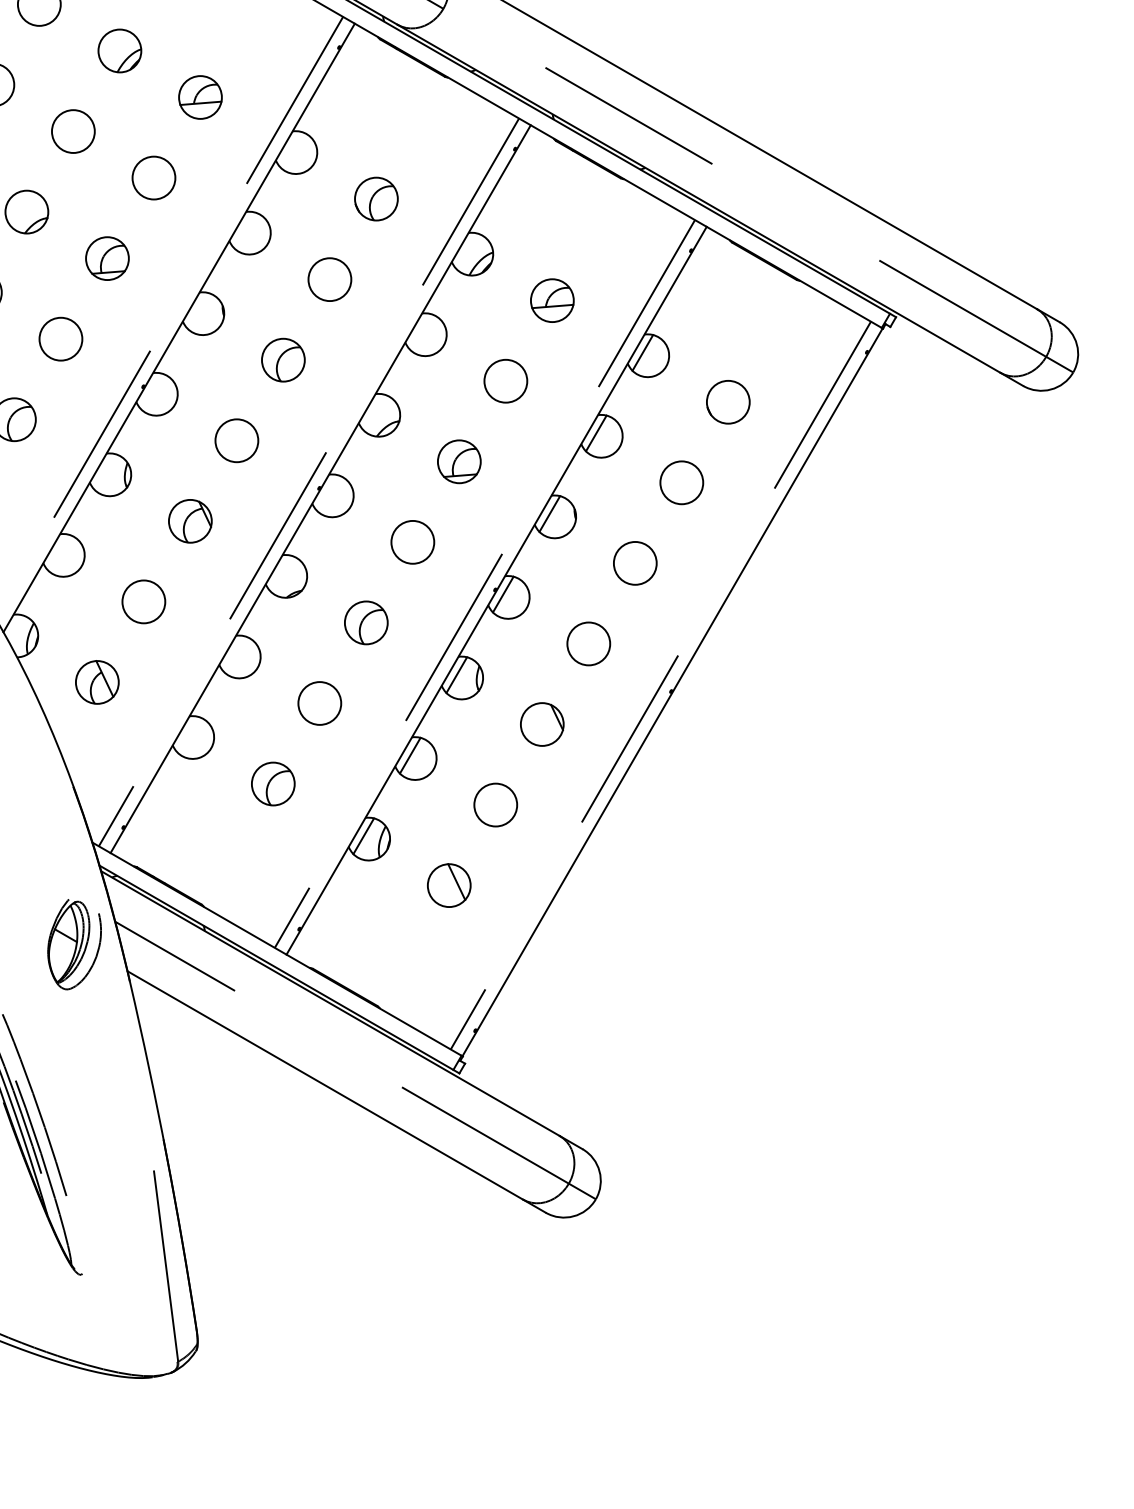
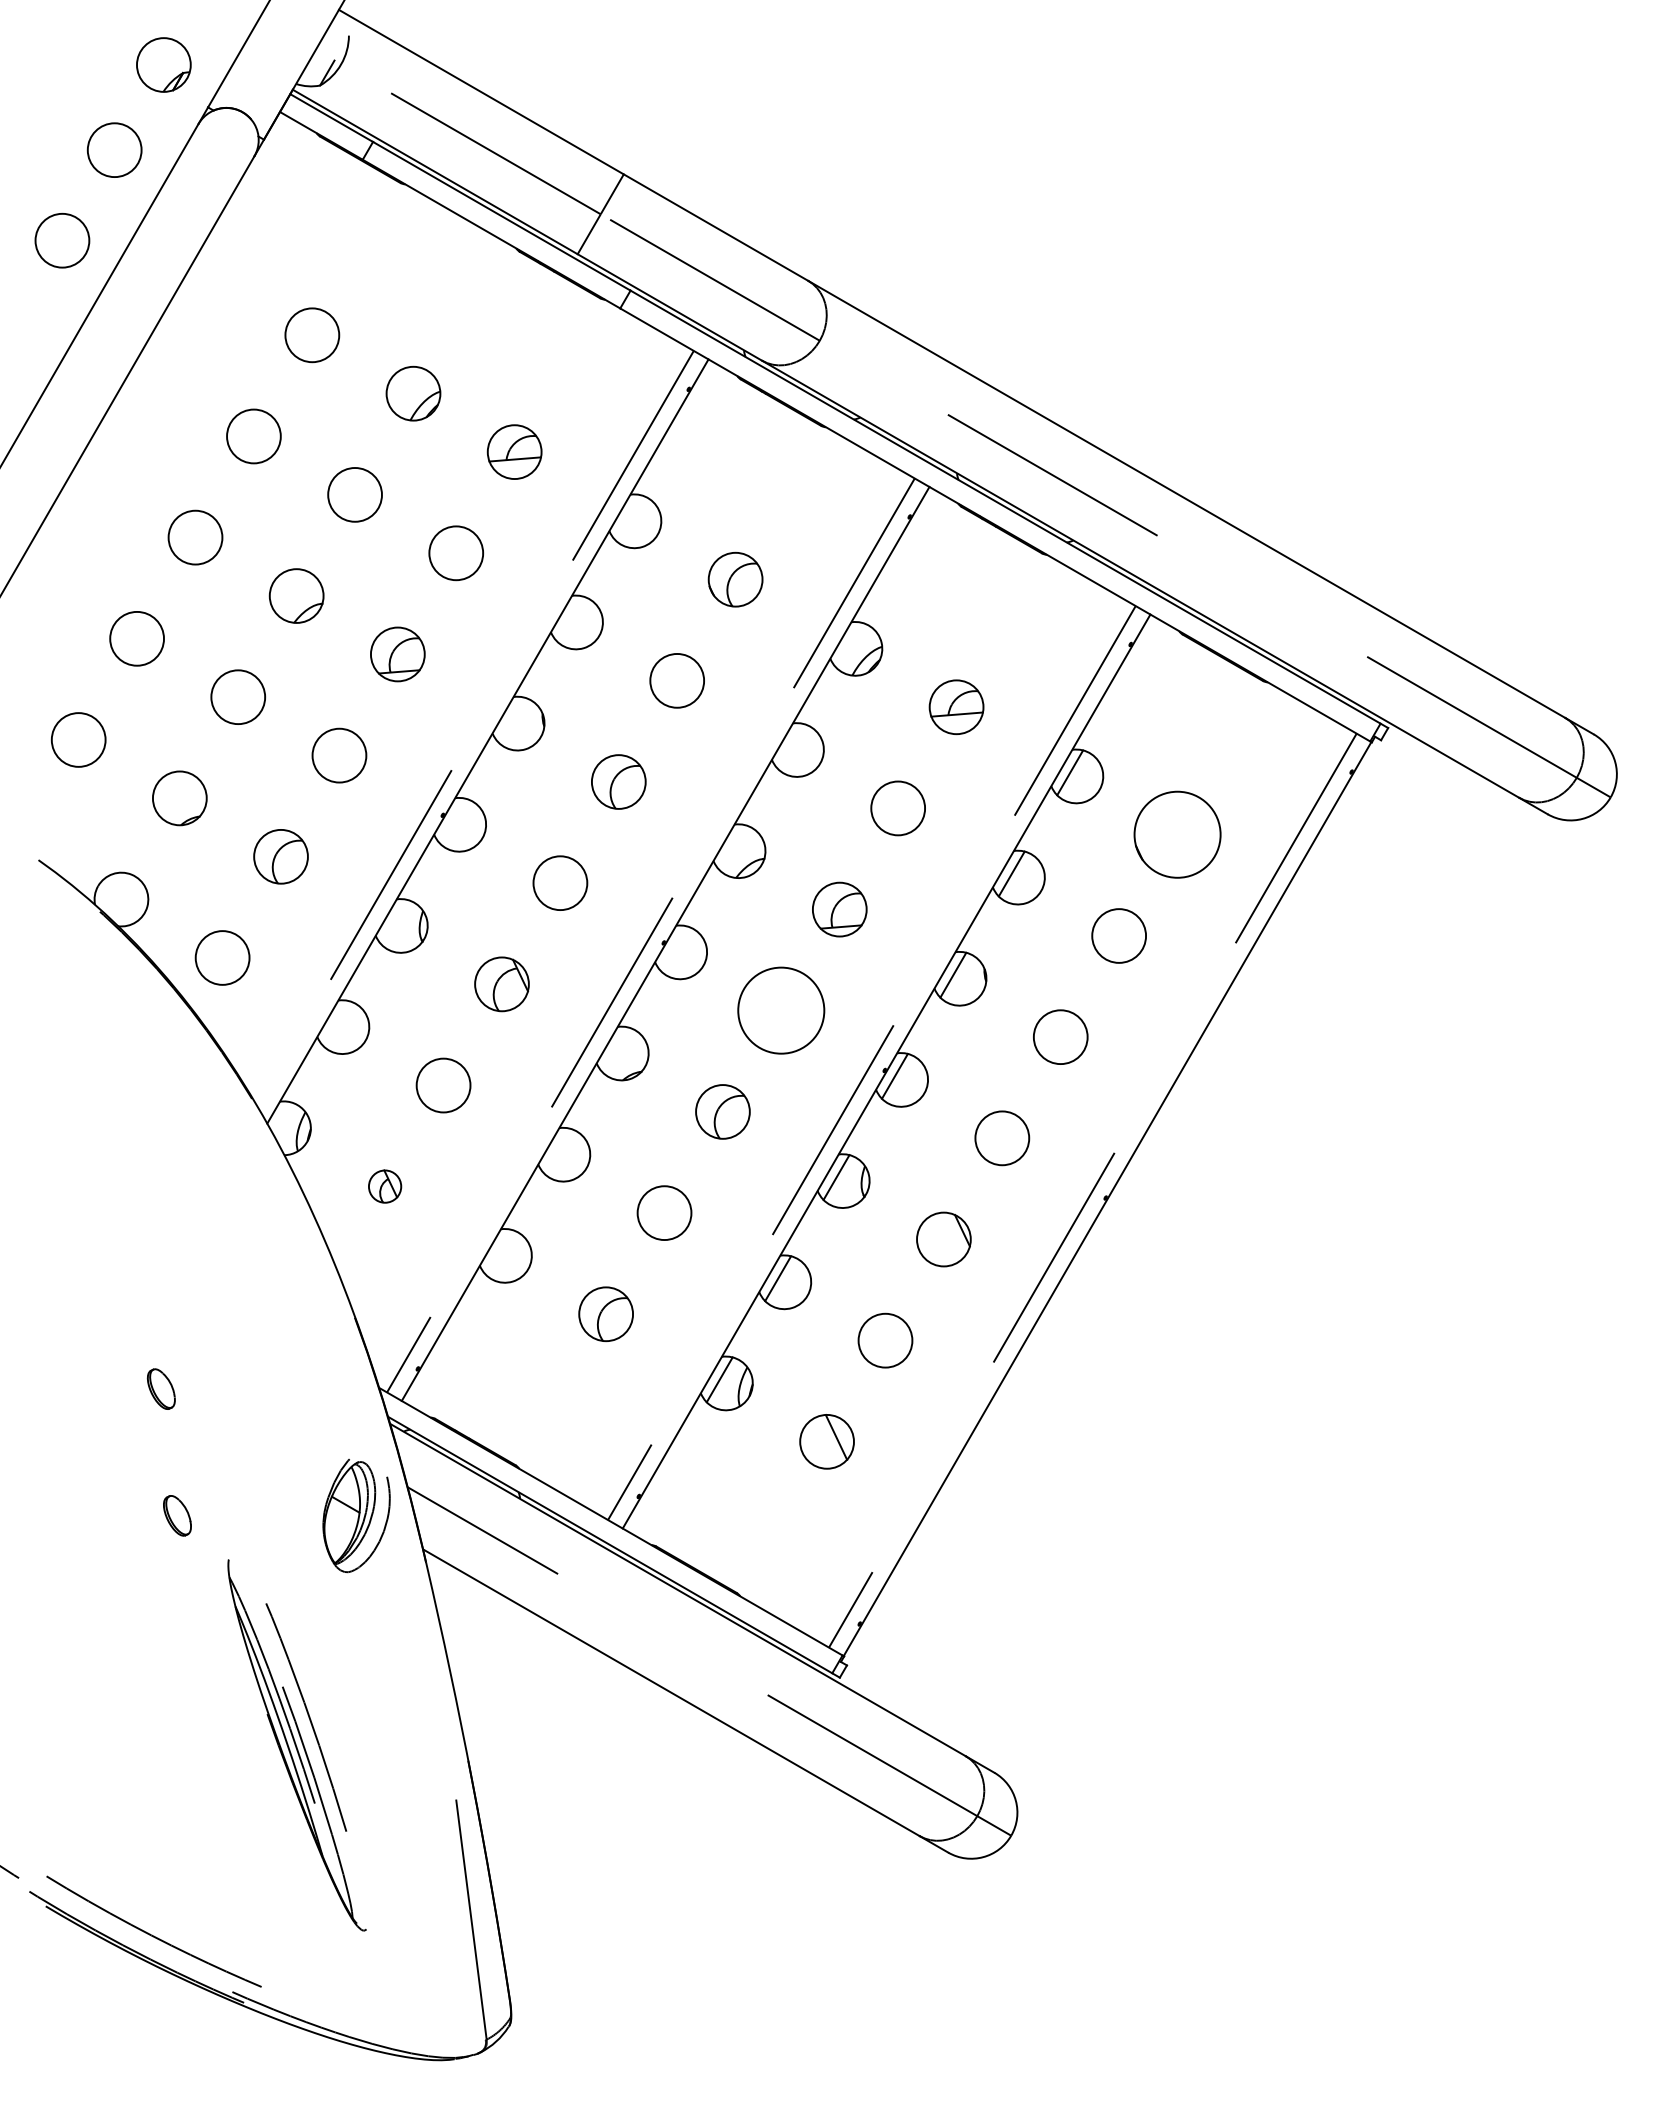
part: (728, 401) -> (1177, 834), size x1.6
circle: (412, 542) -> (781, 1010), size x1.6
part: (96, 682) -> (384, 1186), size x0.6

